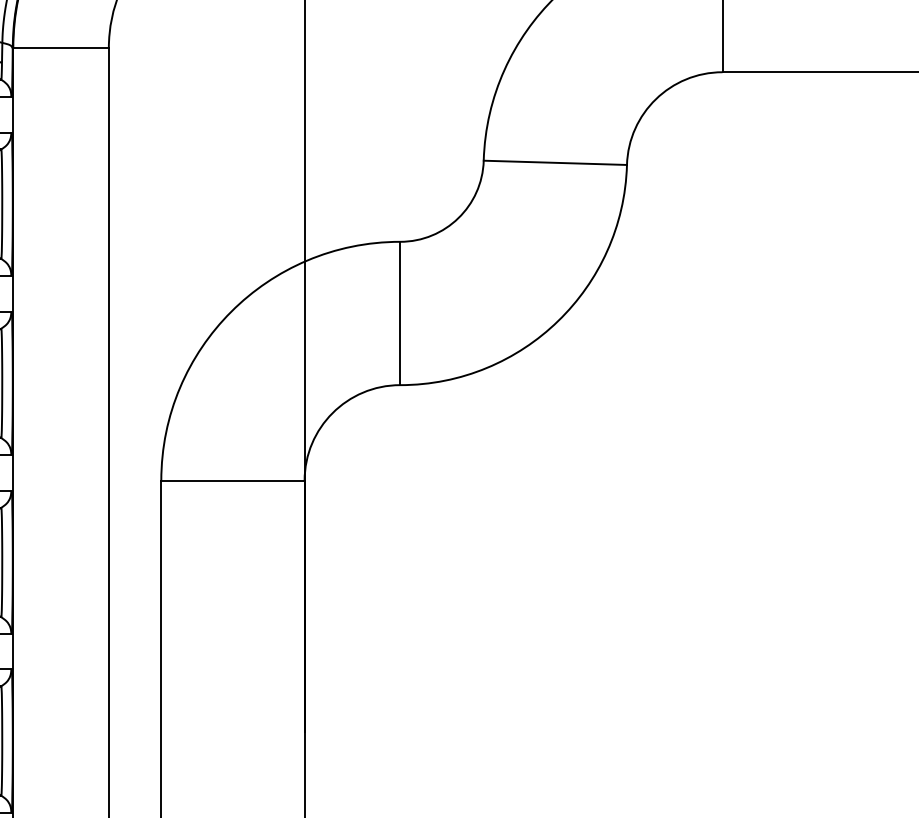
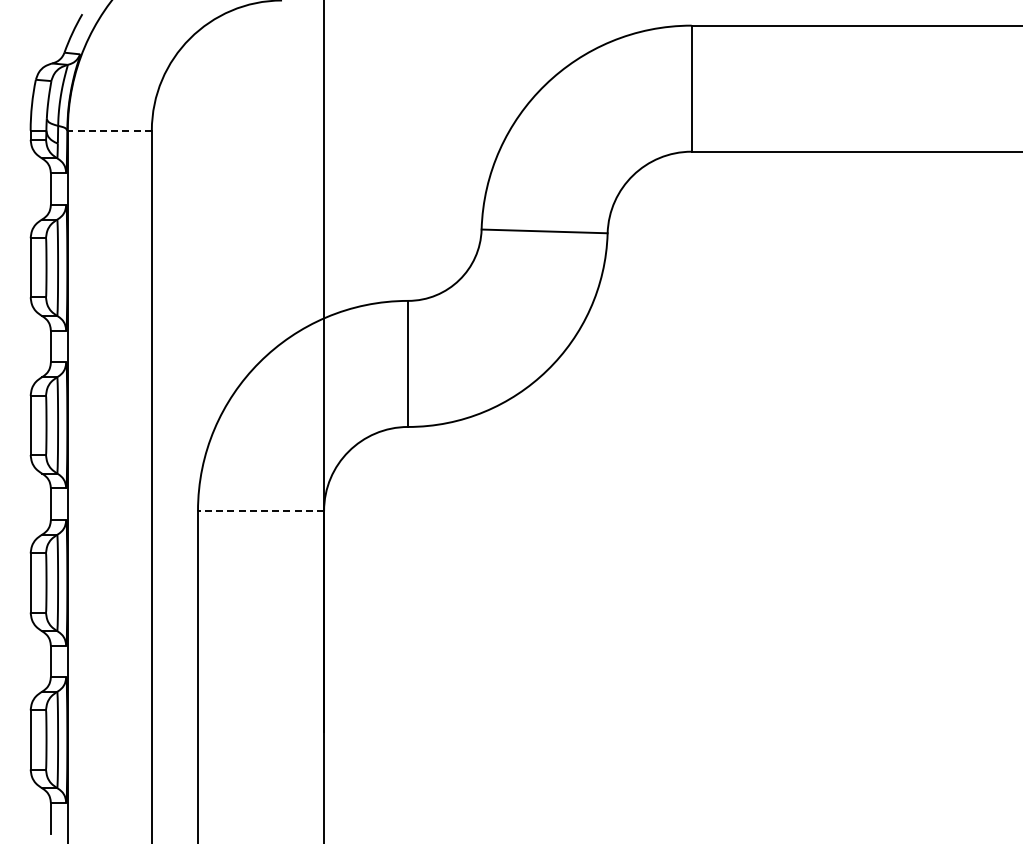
line: (60, 48) -> (109, 130), solid -> dashed
line: (232, 481) -> (260, 511), solid -> dashed

